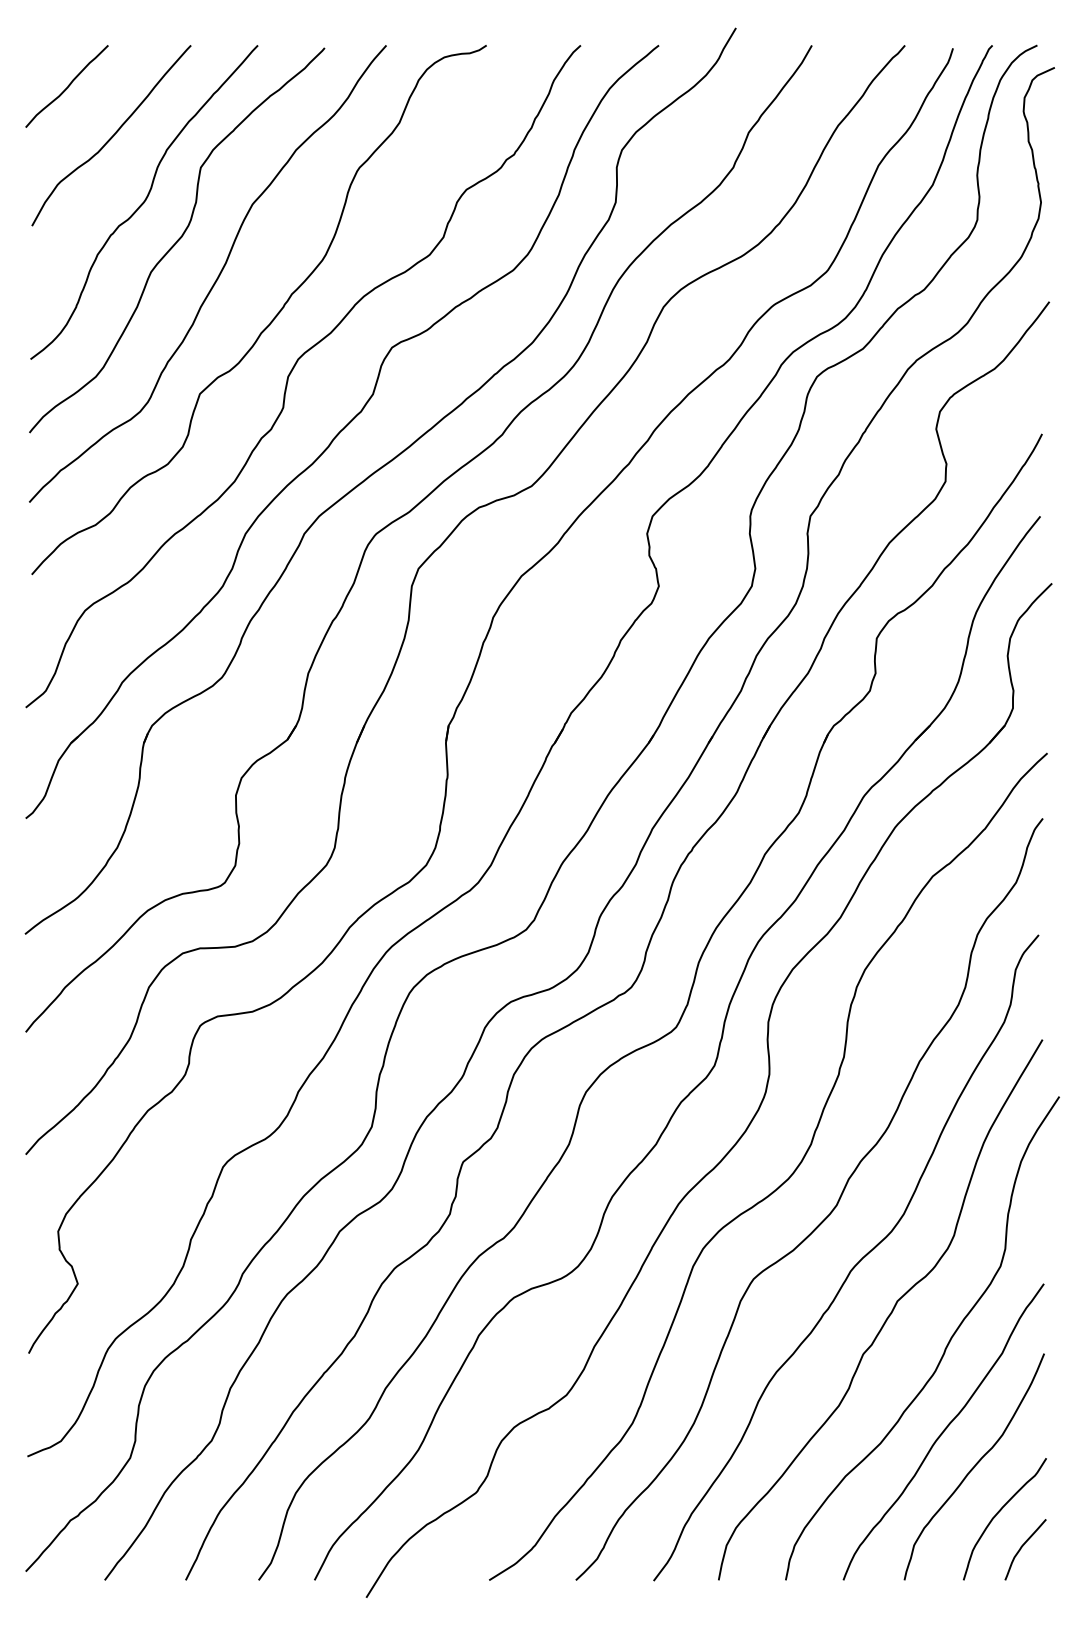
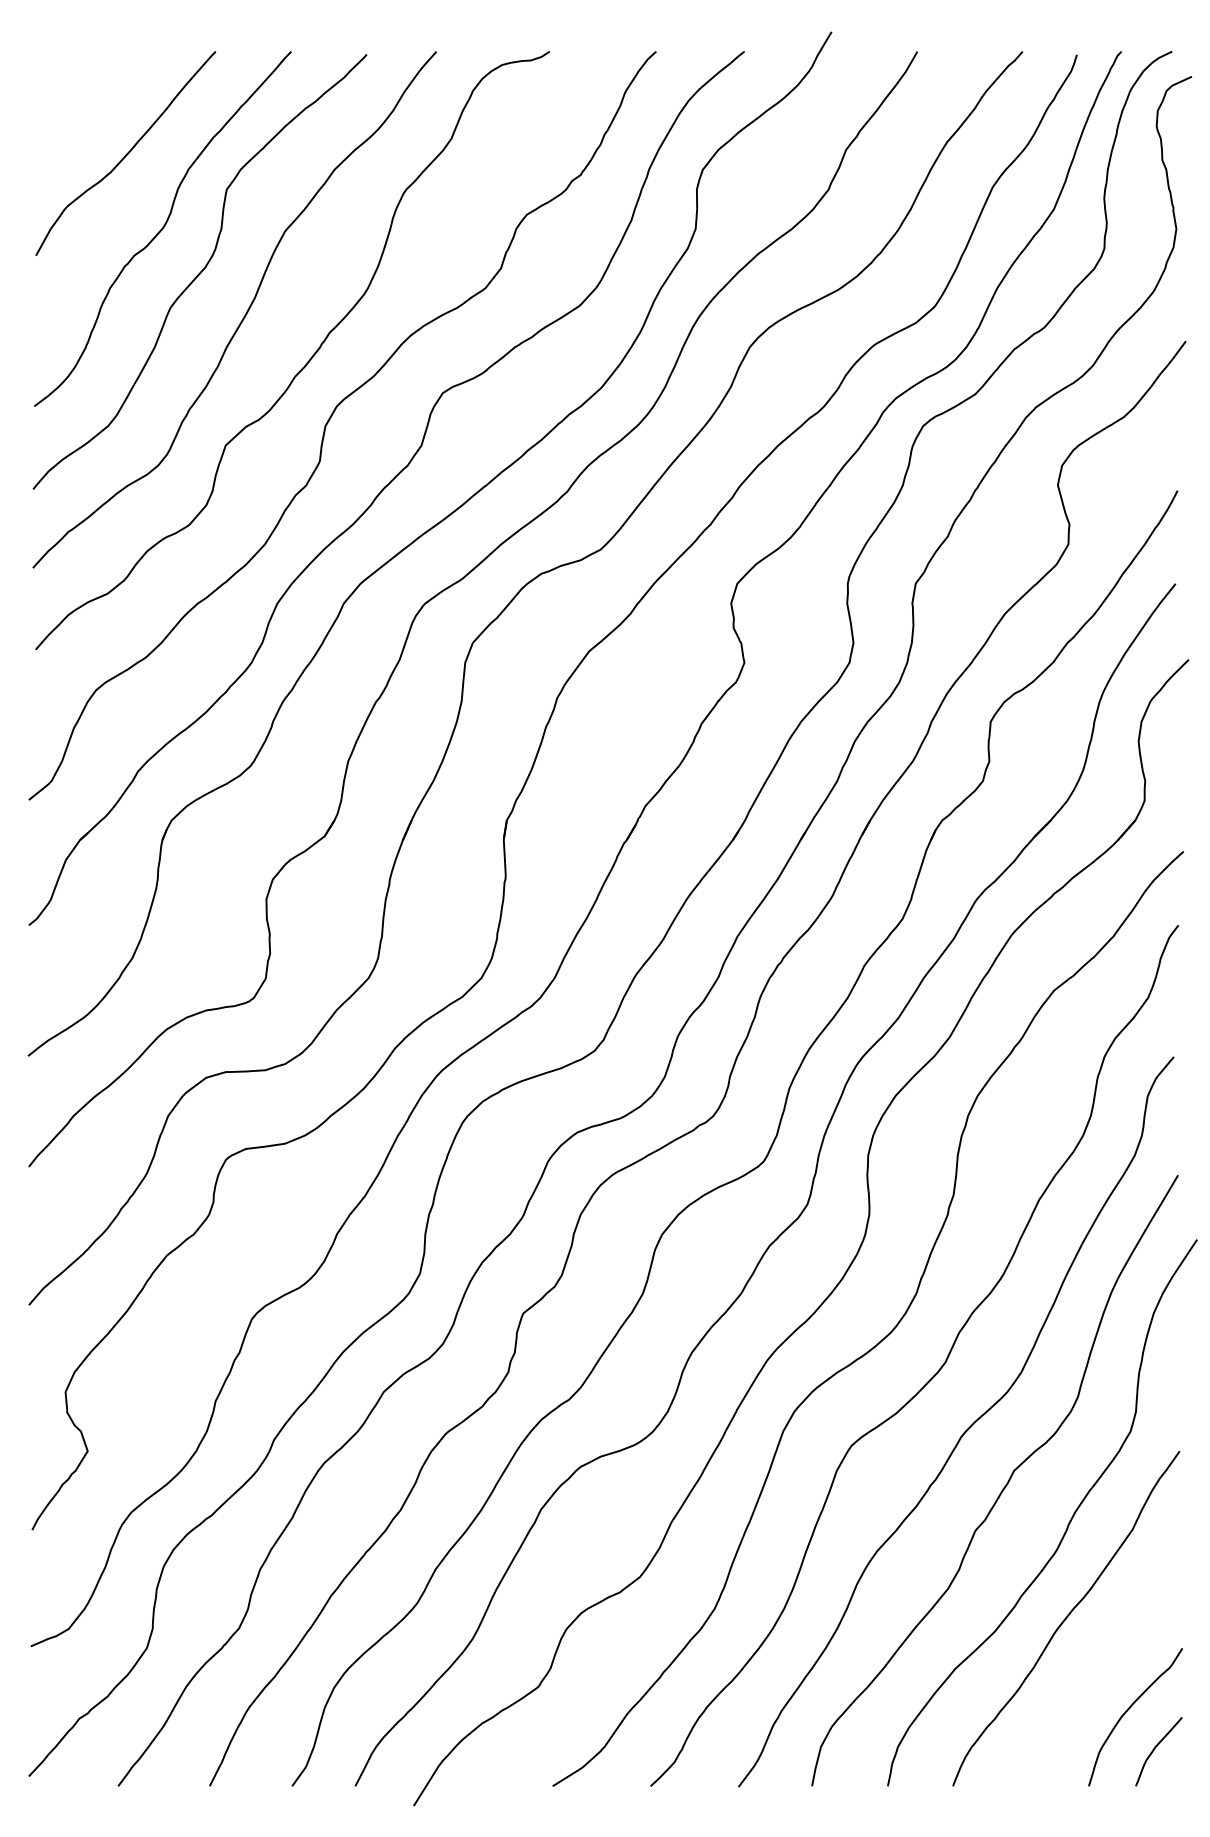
curve: (67, 86) -> (76, 97), removed
curve: (973, 1466) -> (1100, 1657), removed

